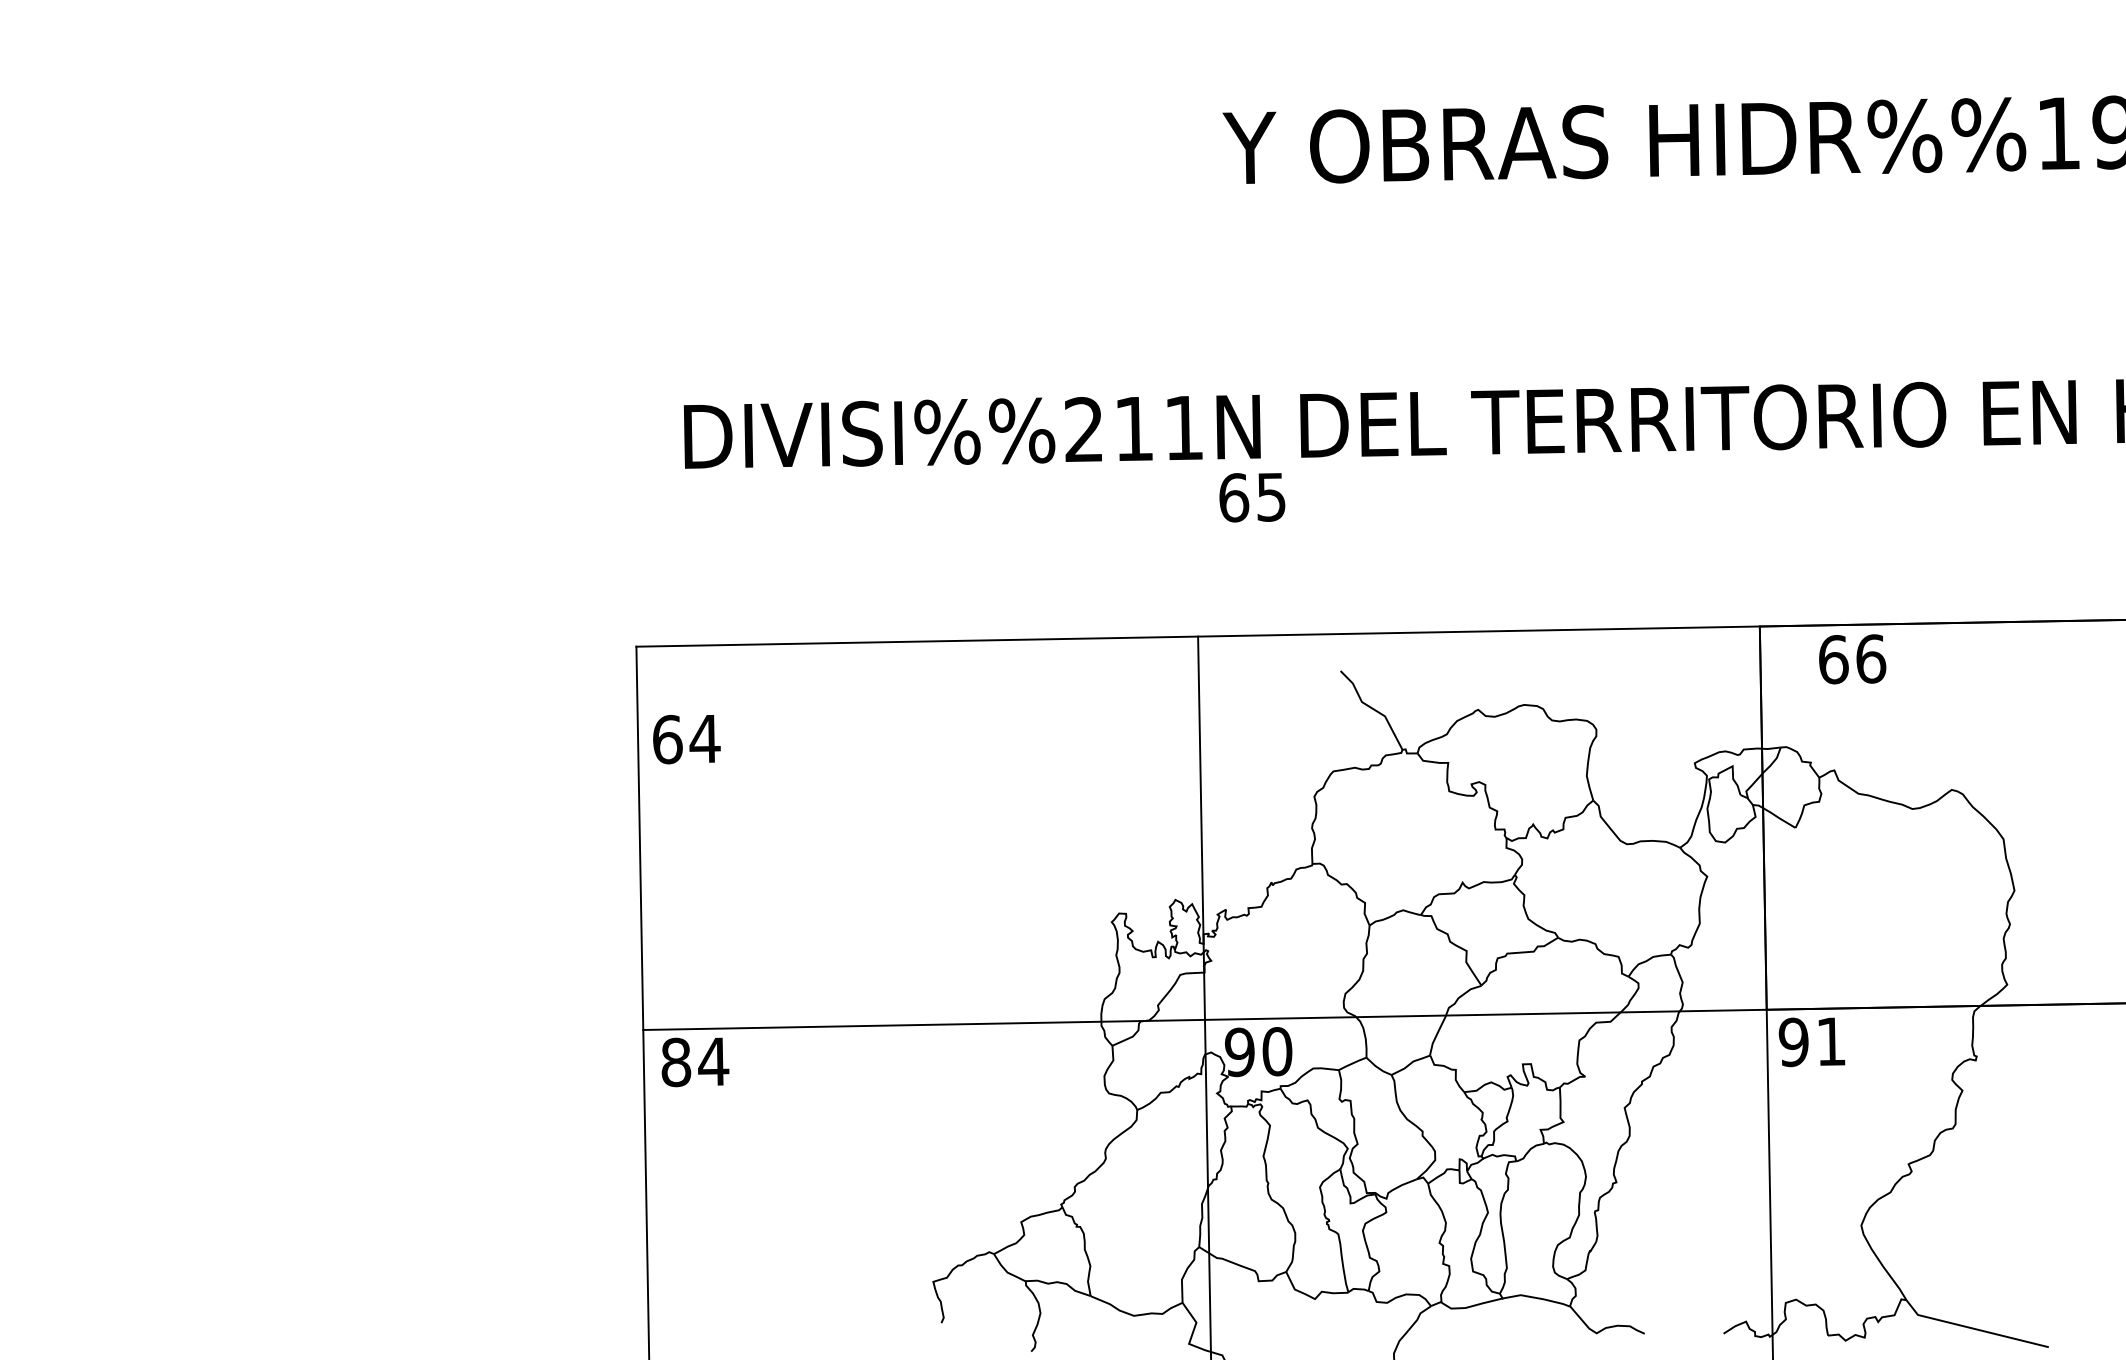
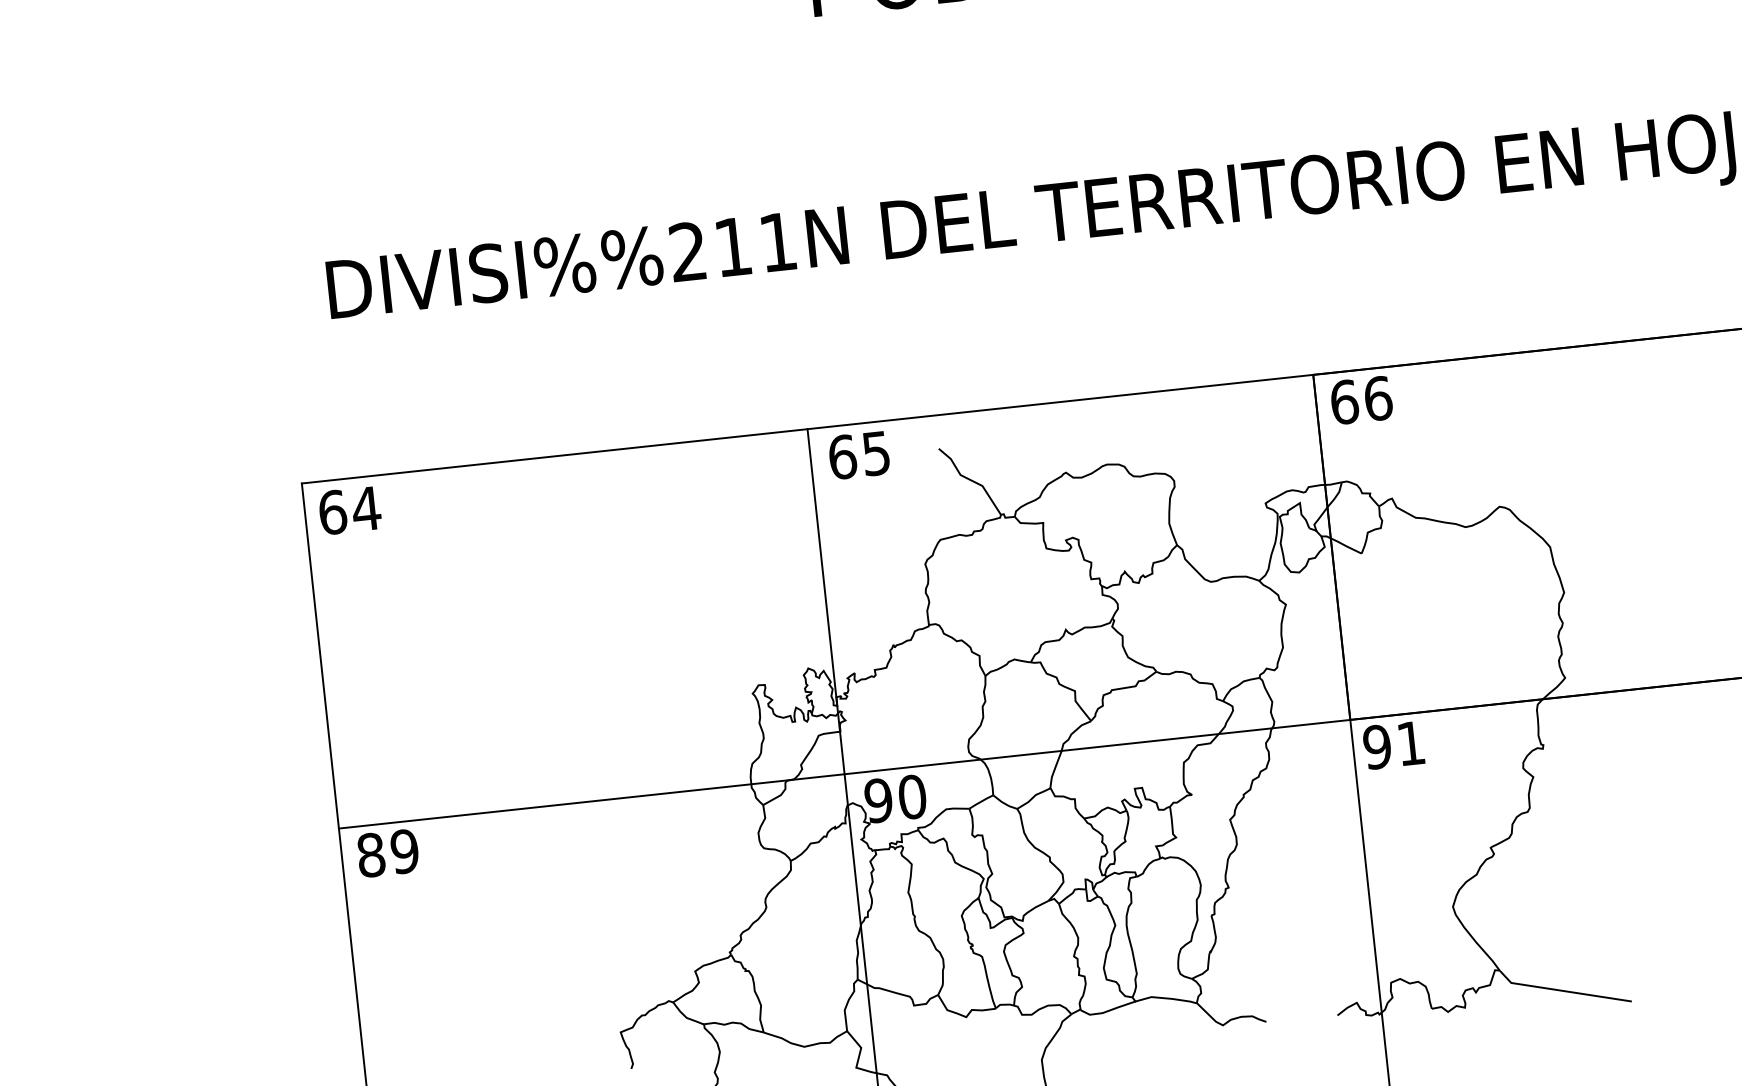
text: (1252, 497) -> (859, 455), moved
text: (1852, 659) -> (1361, 400), moved
text: (686, 739) -> (349, 510), moved
text: (713, 1061) -> (404, 851), 84 -> 89

